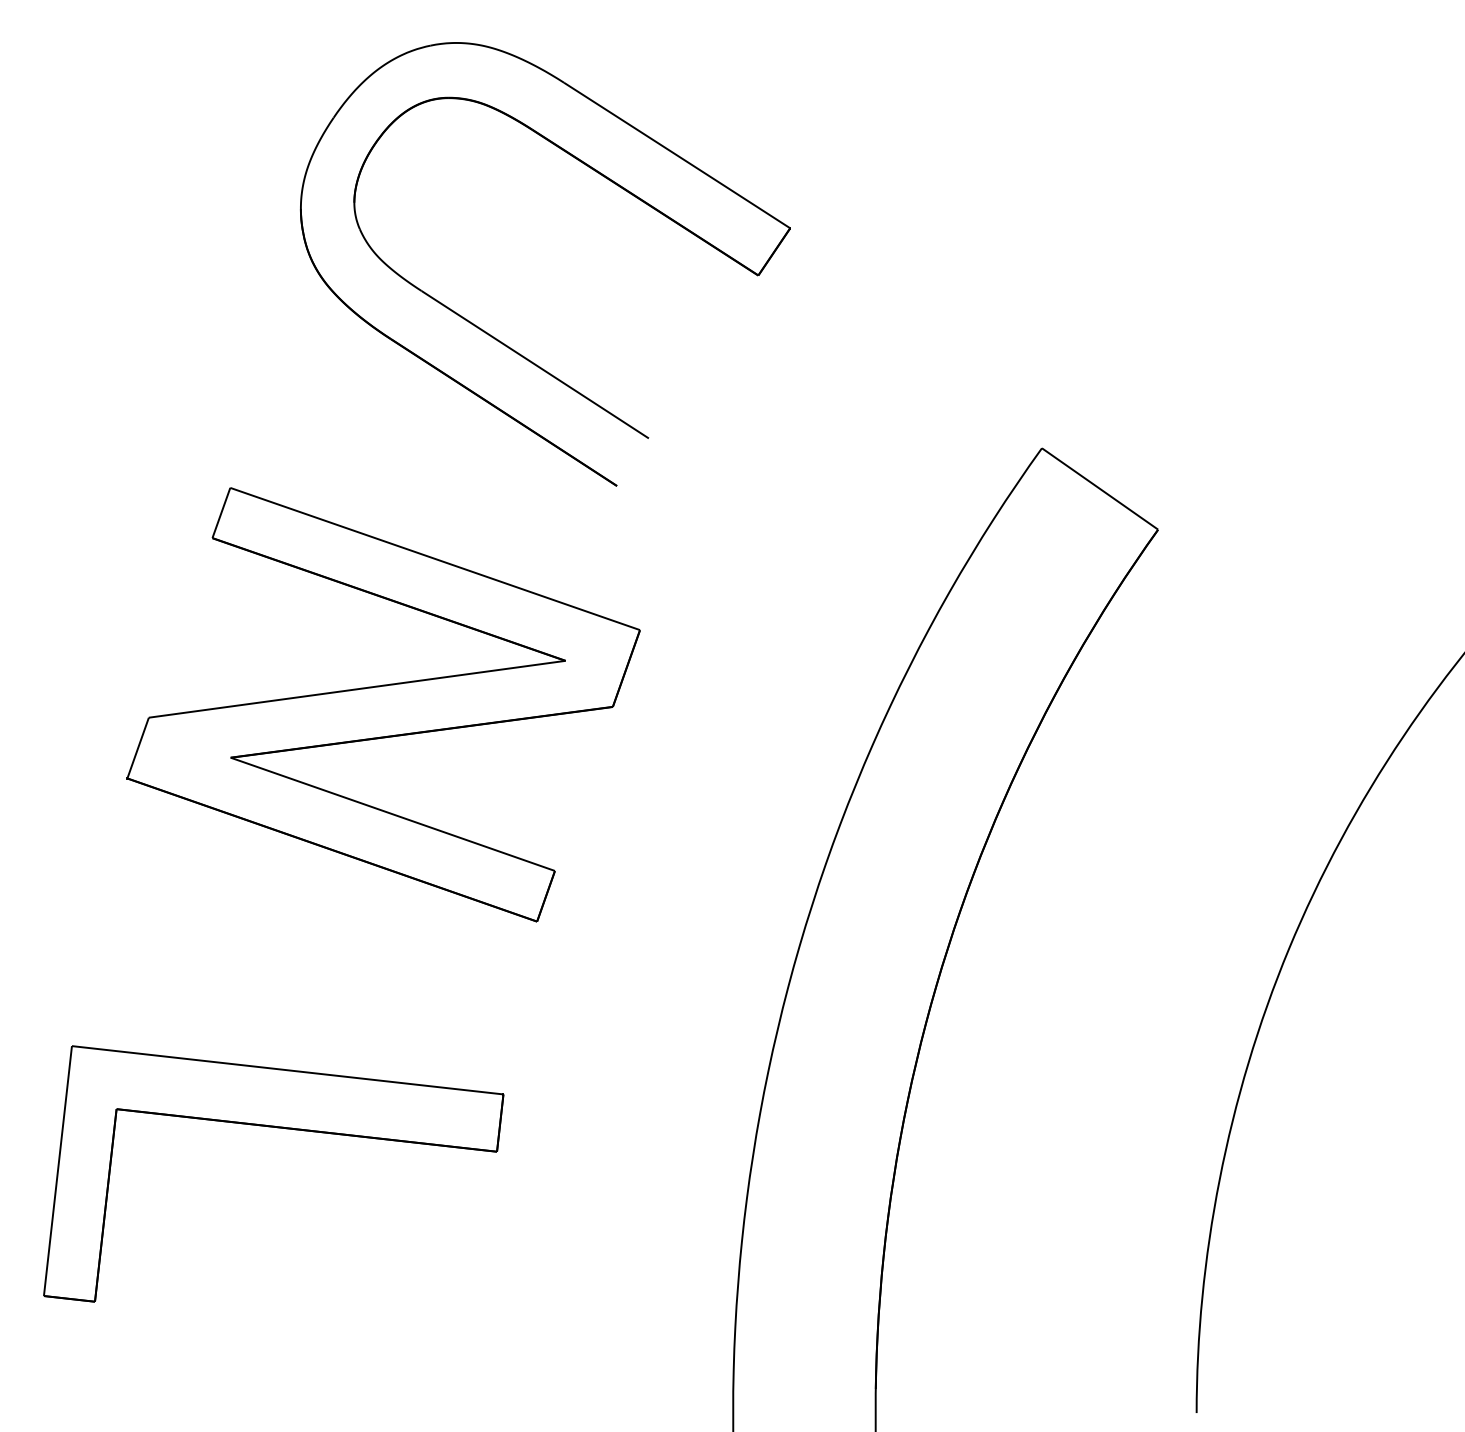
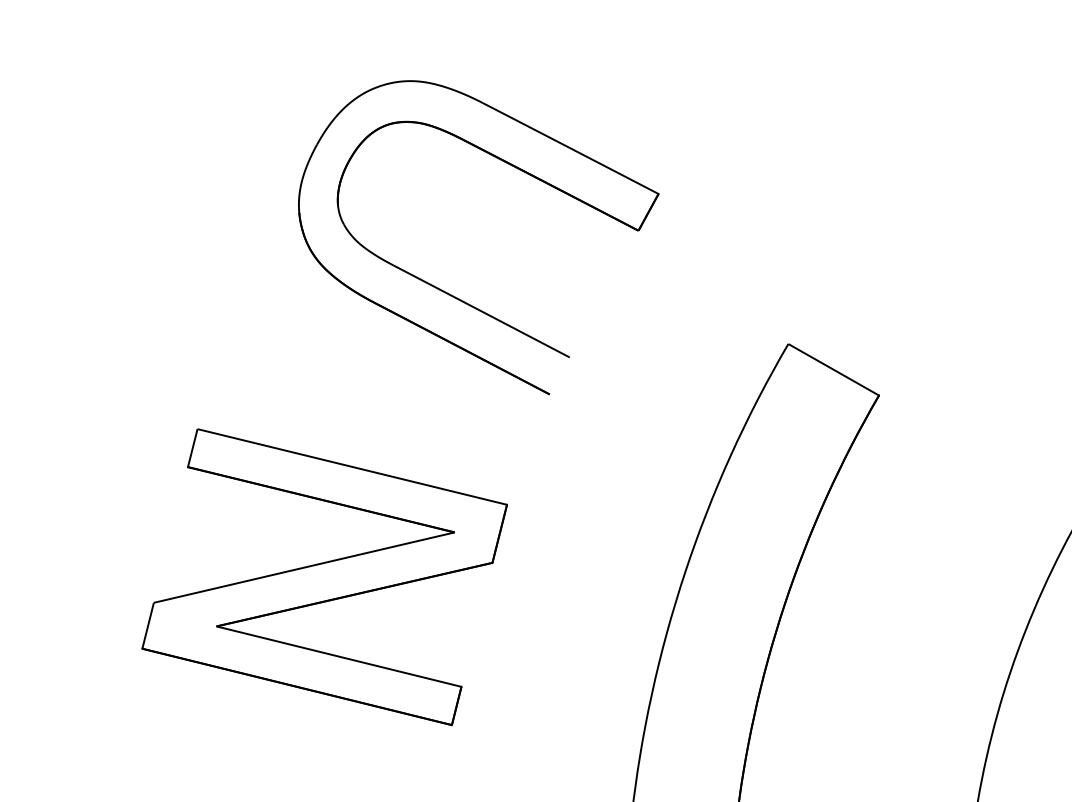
part: (495, 337) -> (450, 294), moved

